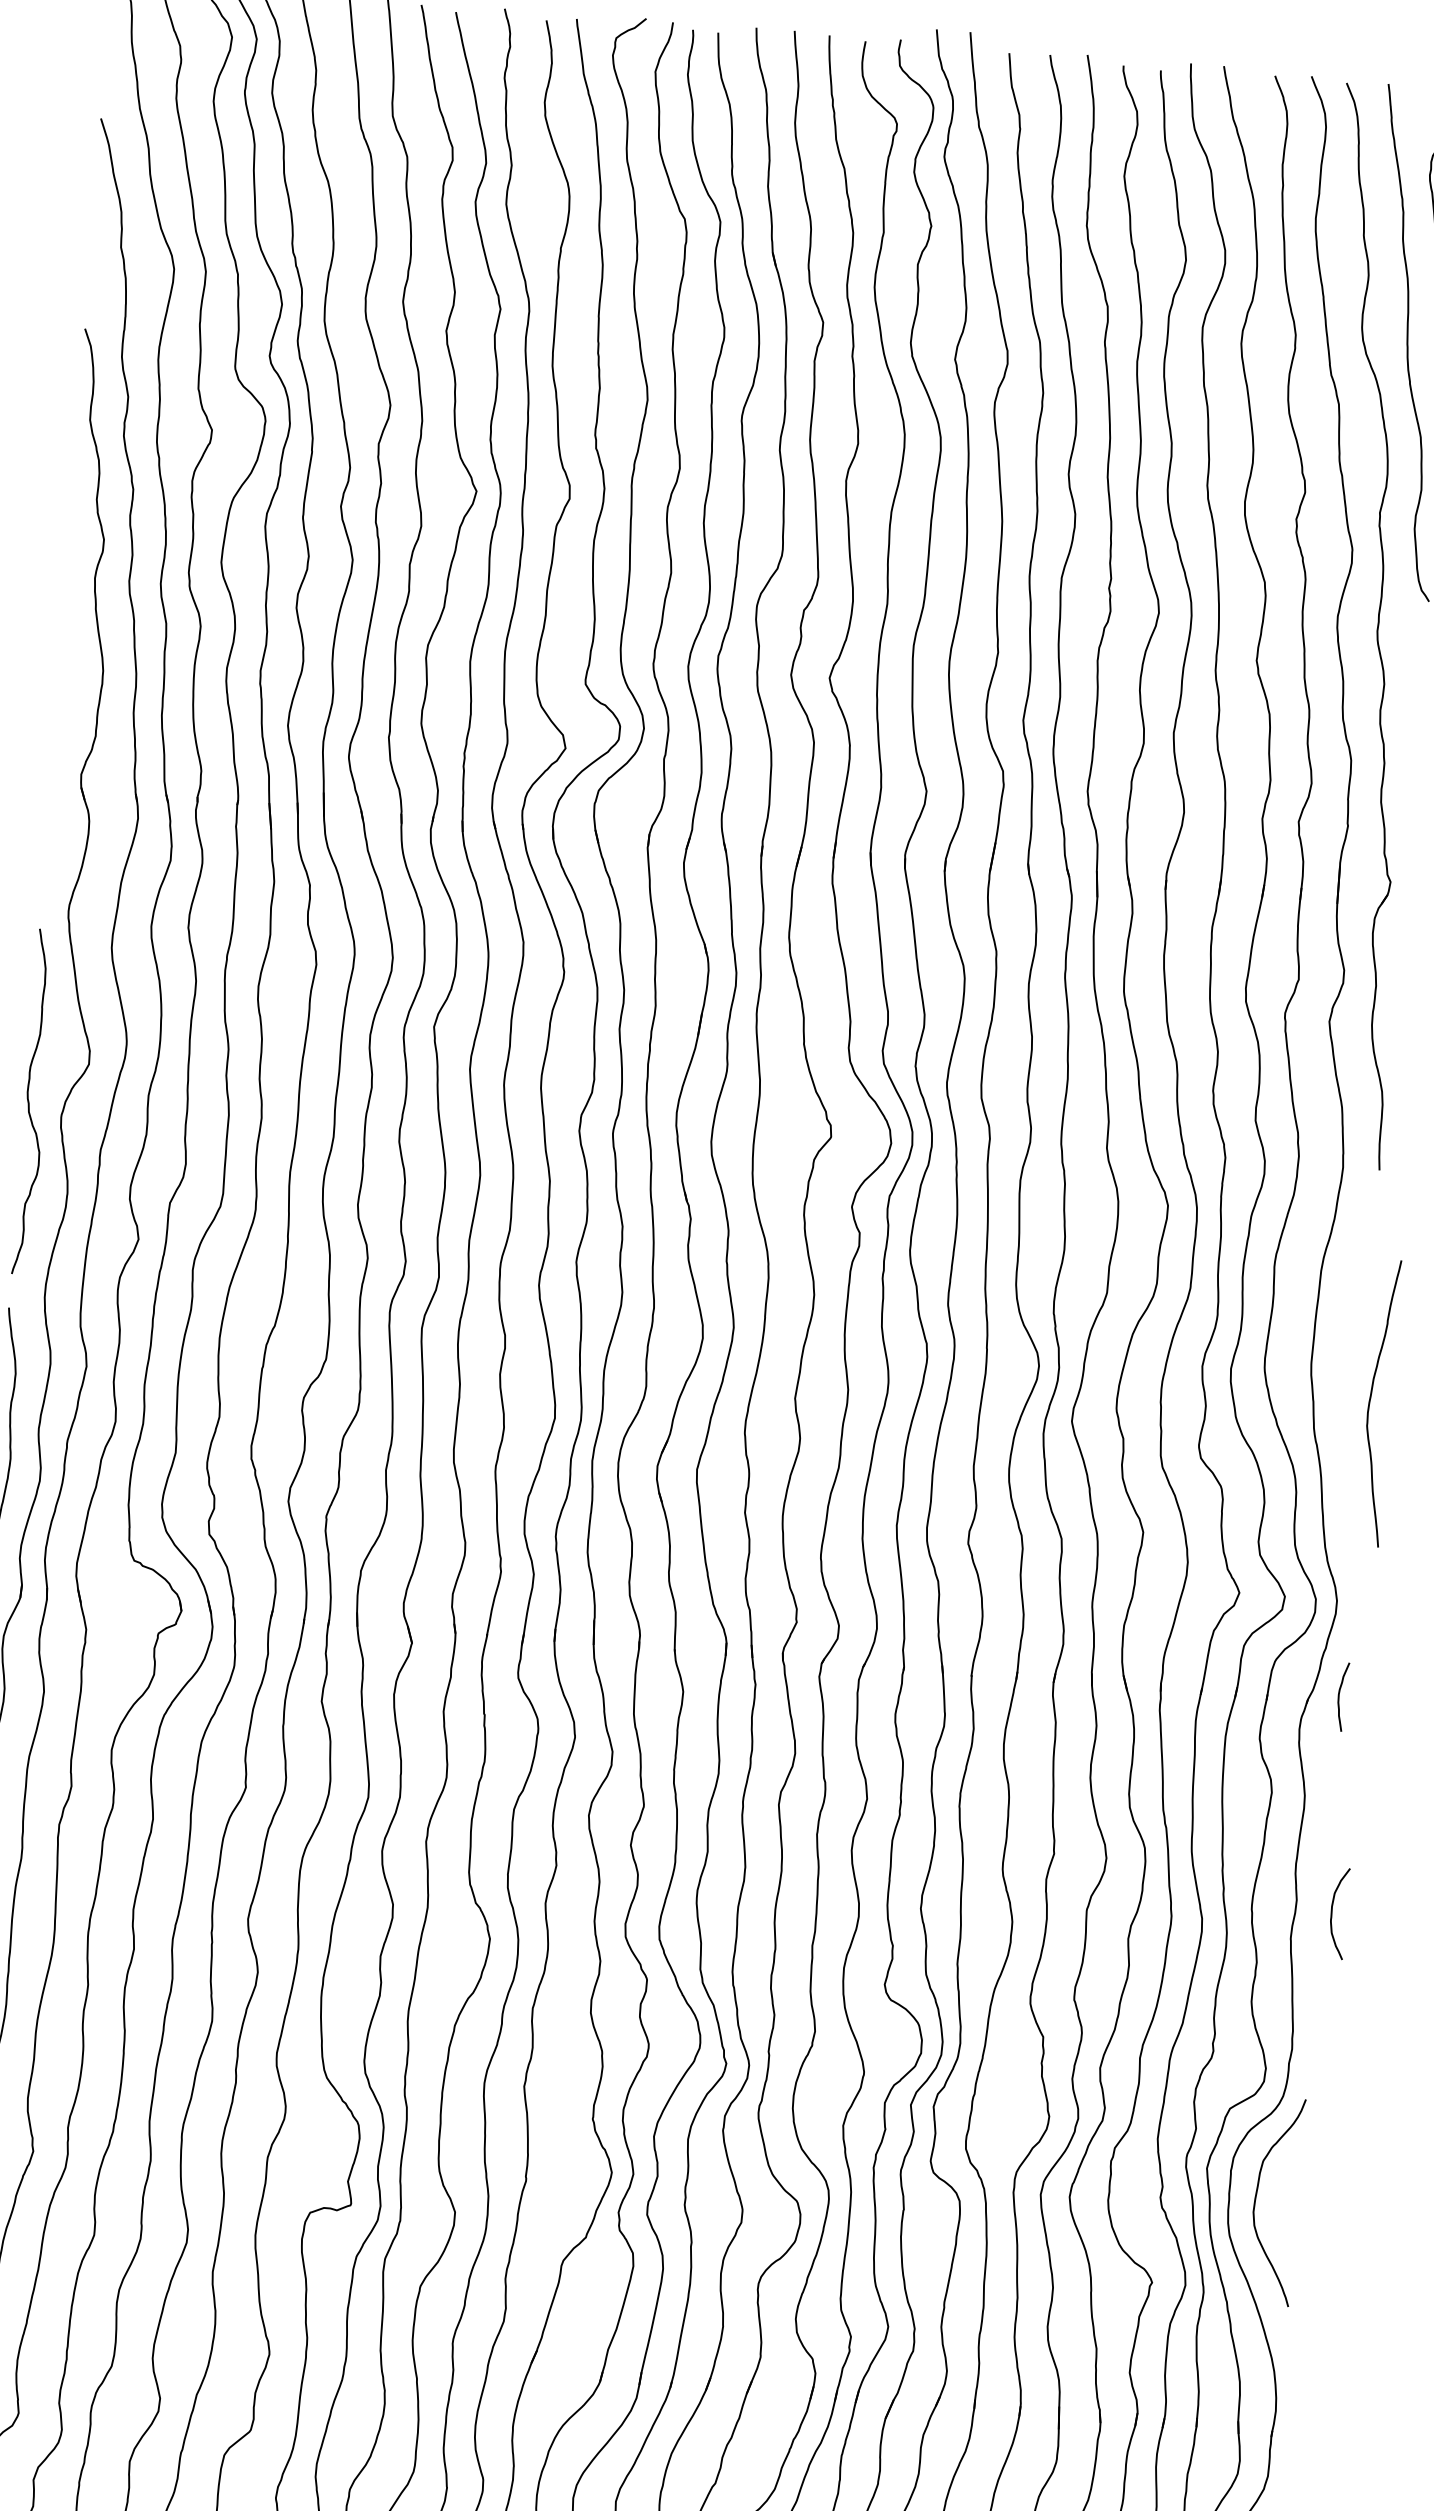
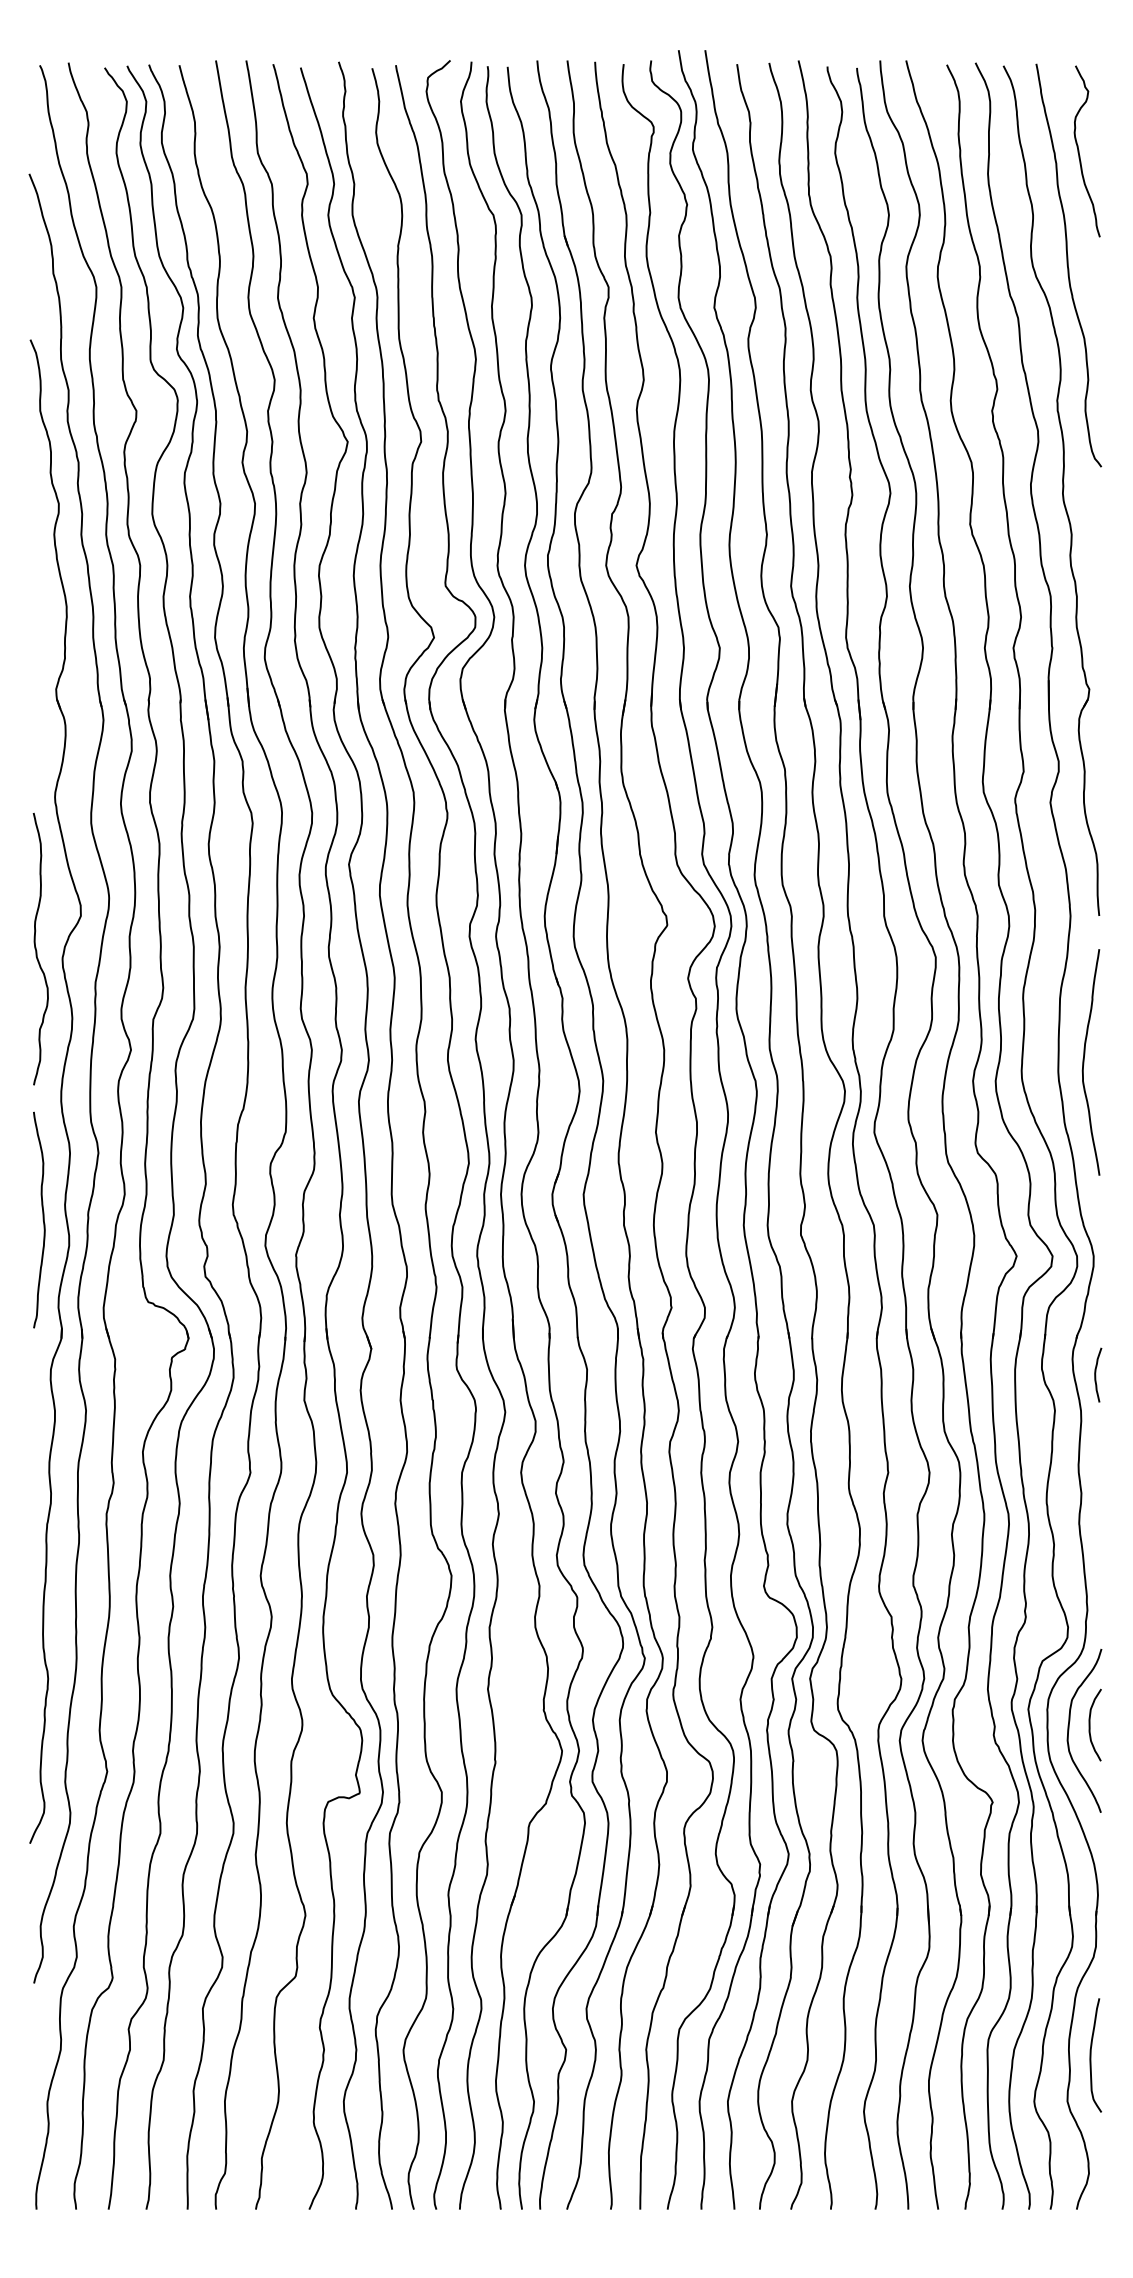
curve: (1370, 1402) -> (1084, 1062), moved
curve: (1340, 1695) -> (1096, 1374), moved
curve: (1332, 1912) -> (1090, 1724), moved

